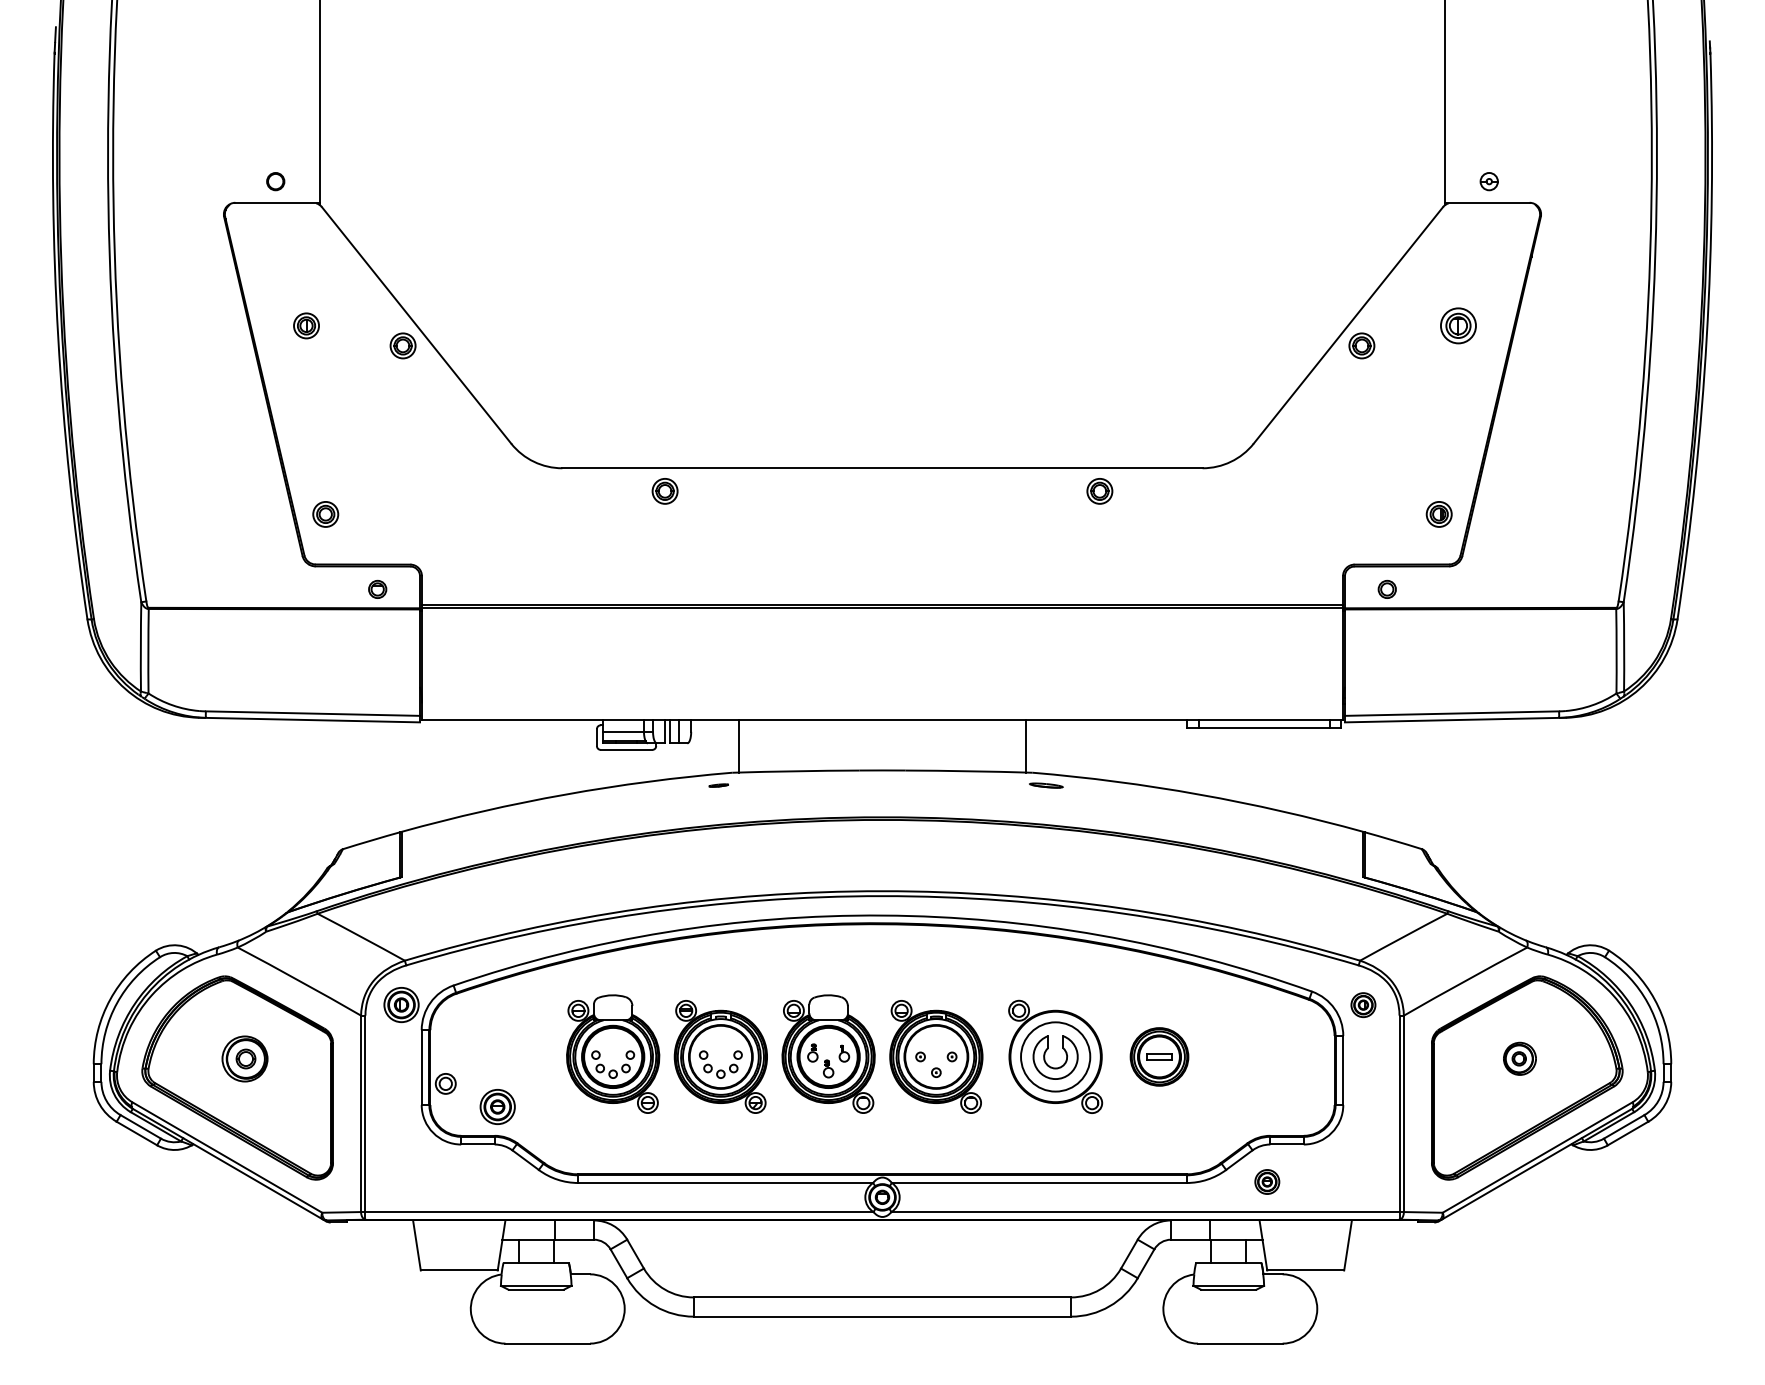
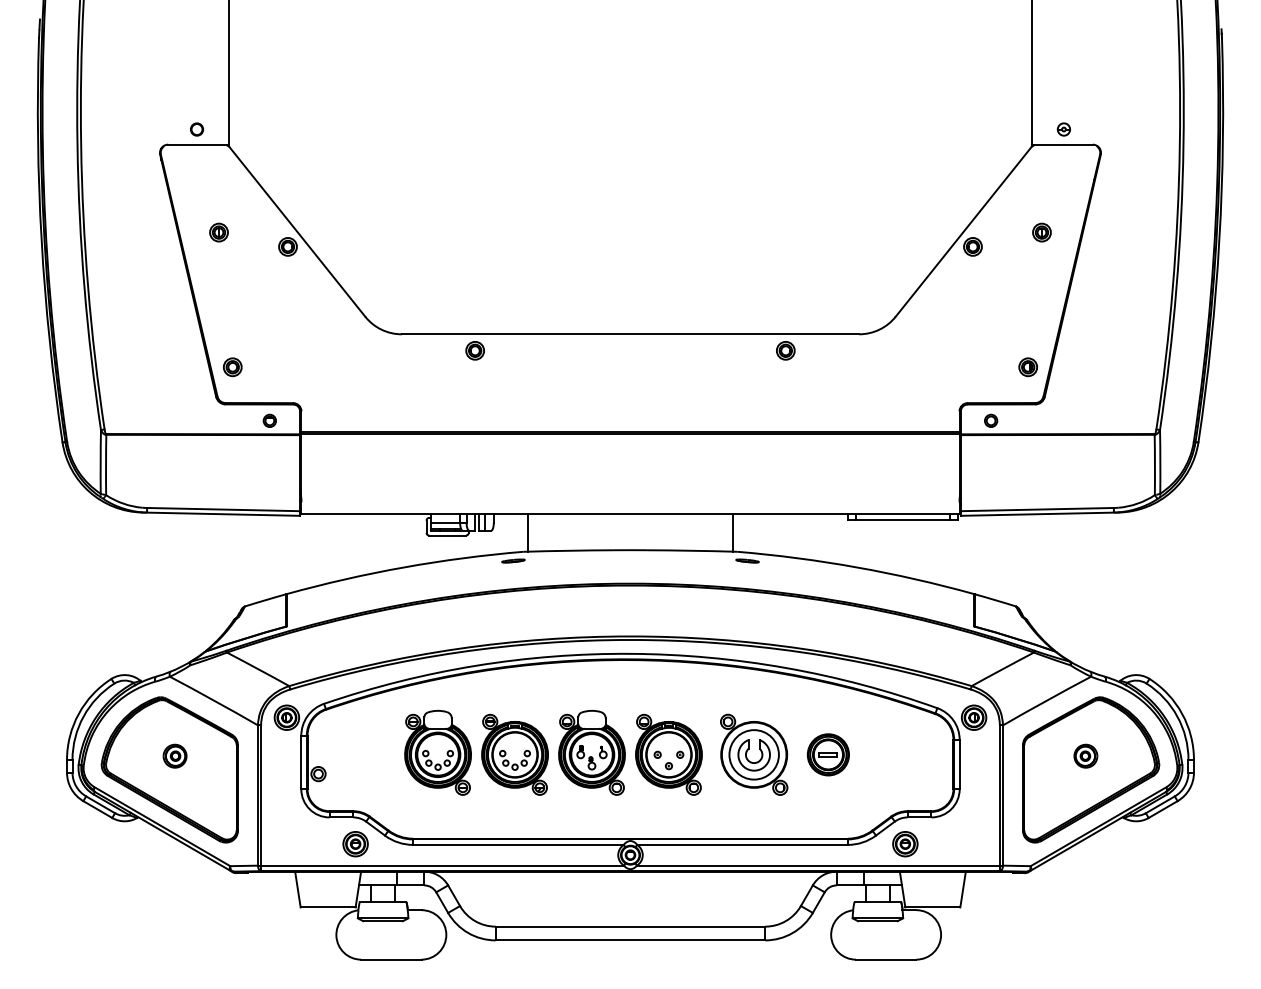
part: (1458, 325) -> (1041, 232), size x0.71
part: (718, 785) -> (513, 560), size x1.67
part: (1363, 1005) -> (974, 718), size x1.43
part: (244, 1058) -> (174, 755), size x0.71
part: (497, 1106) -> (355, 843), moved
part: (1267, 1181) -> (905, 843), size x1.43

